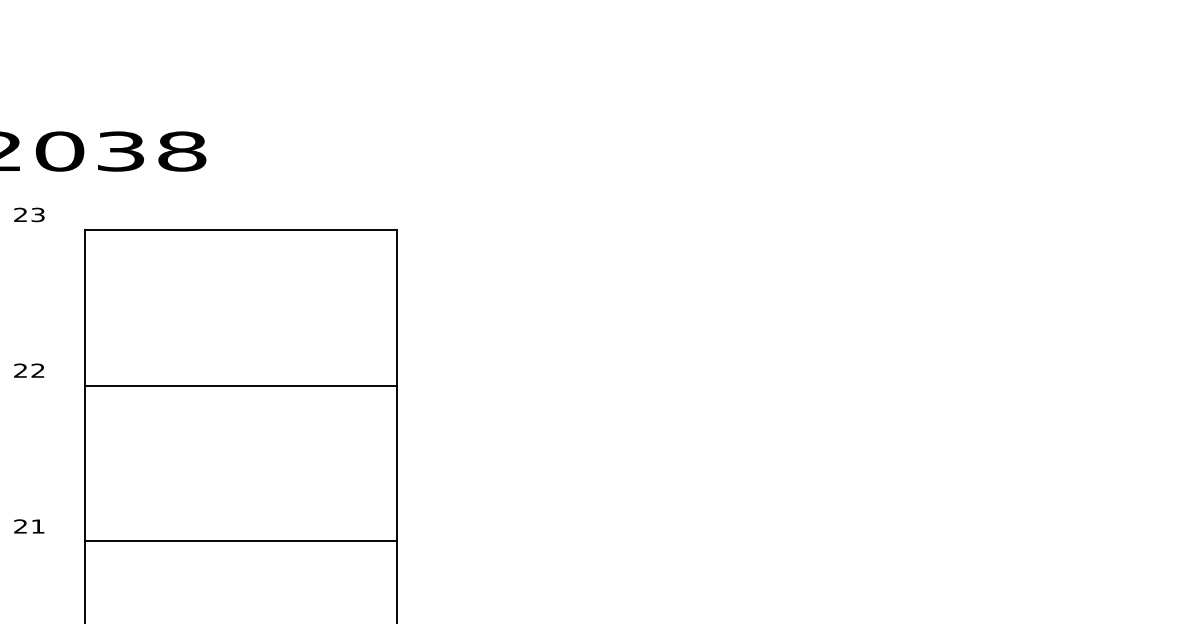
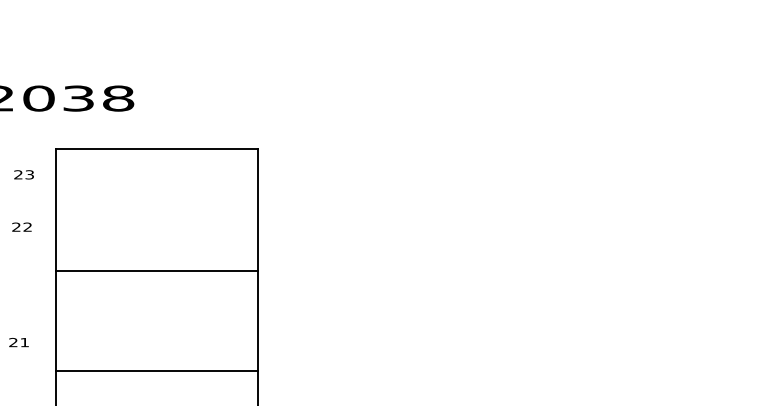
text: (28, 214) -> (23, 174), moved
text: (28, 369) -> (21, 226), moved
line: (240, 385) -> (156, 270), moved
line: (240, 541) -> (156, 371), moved

